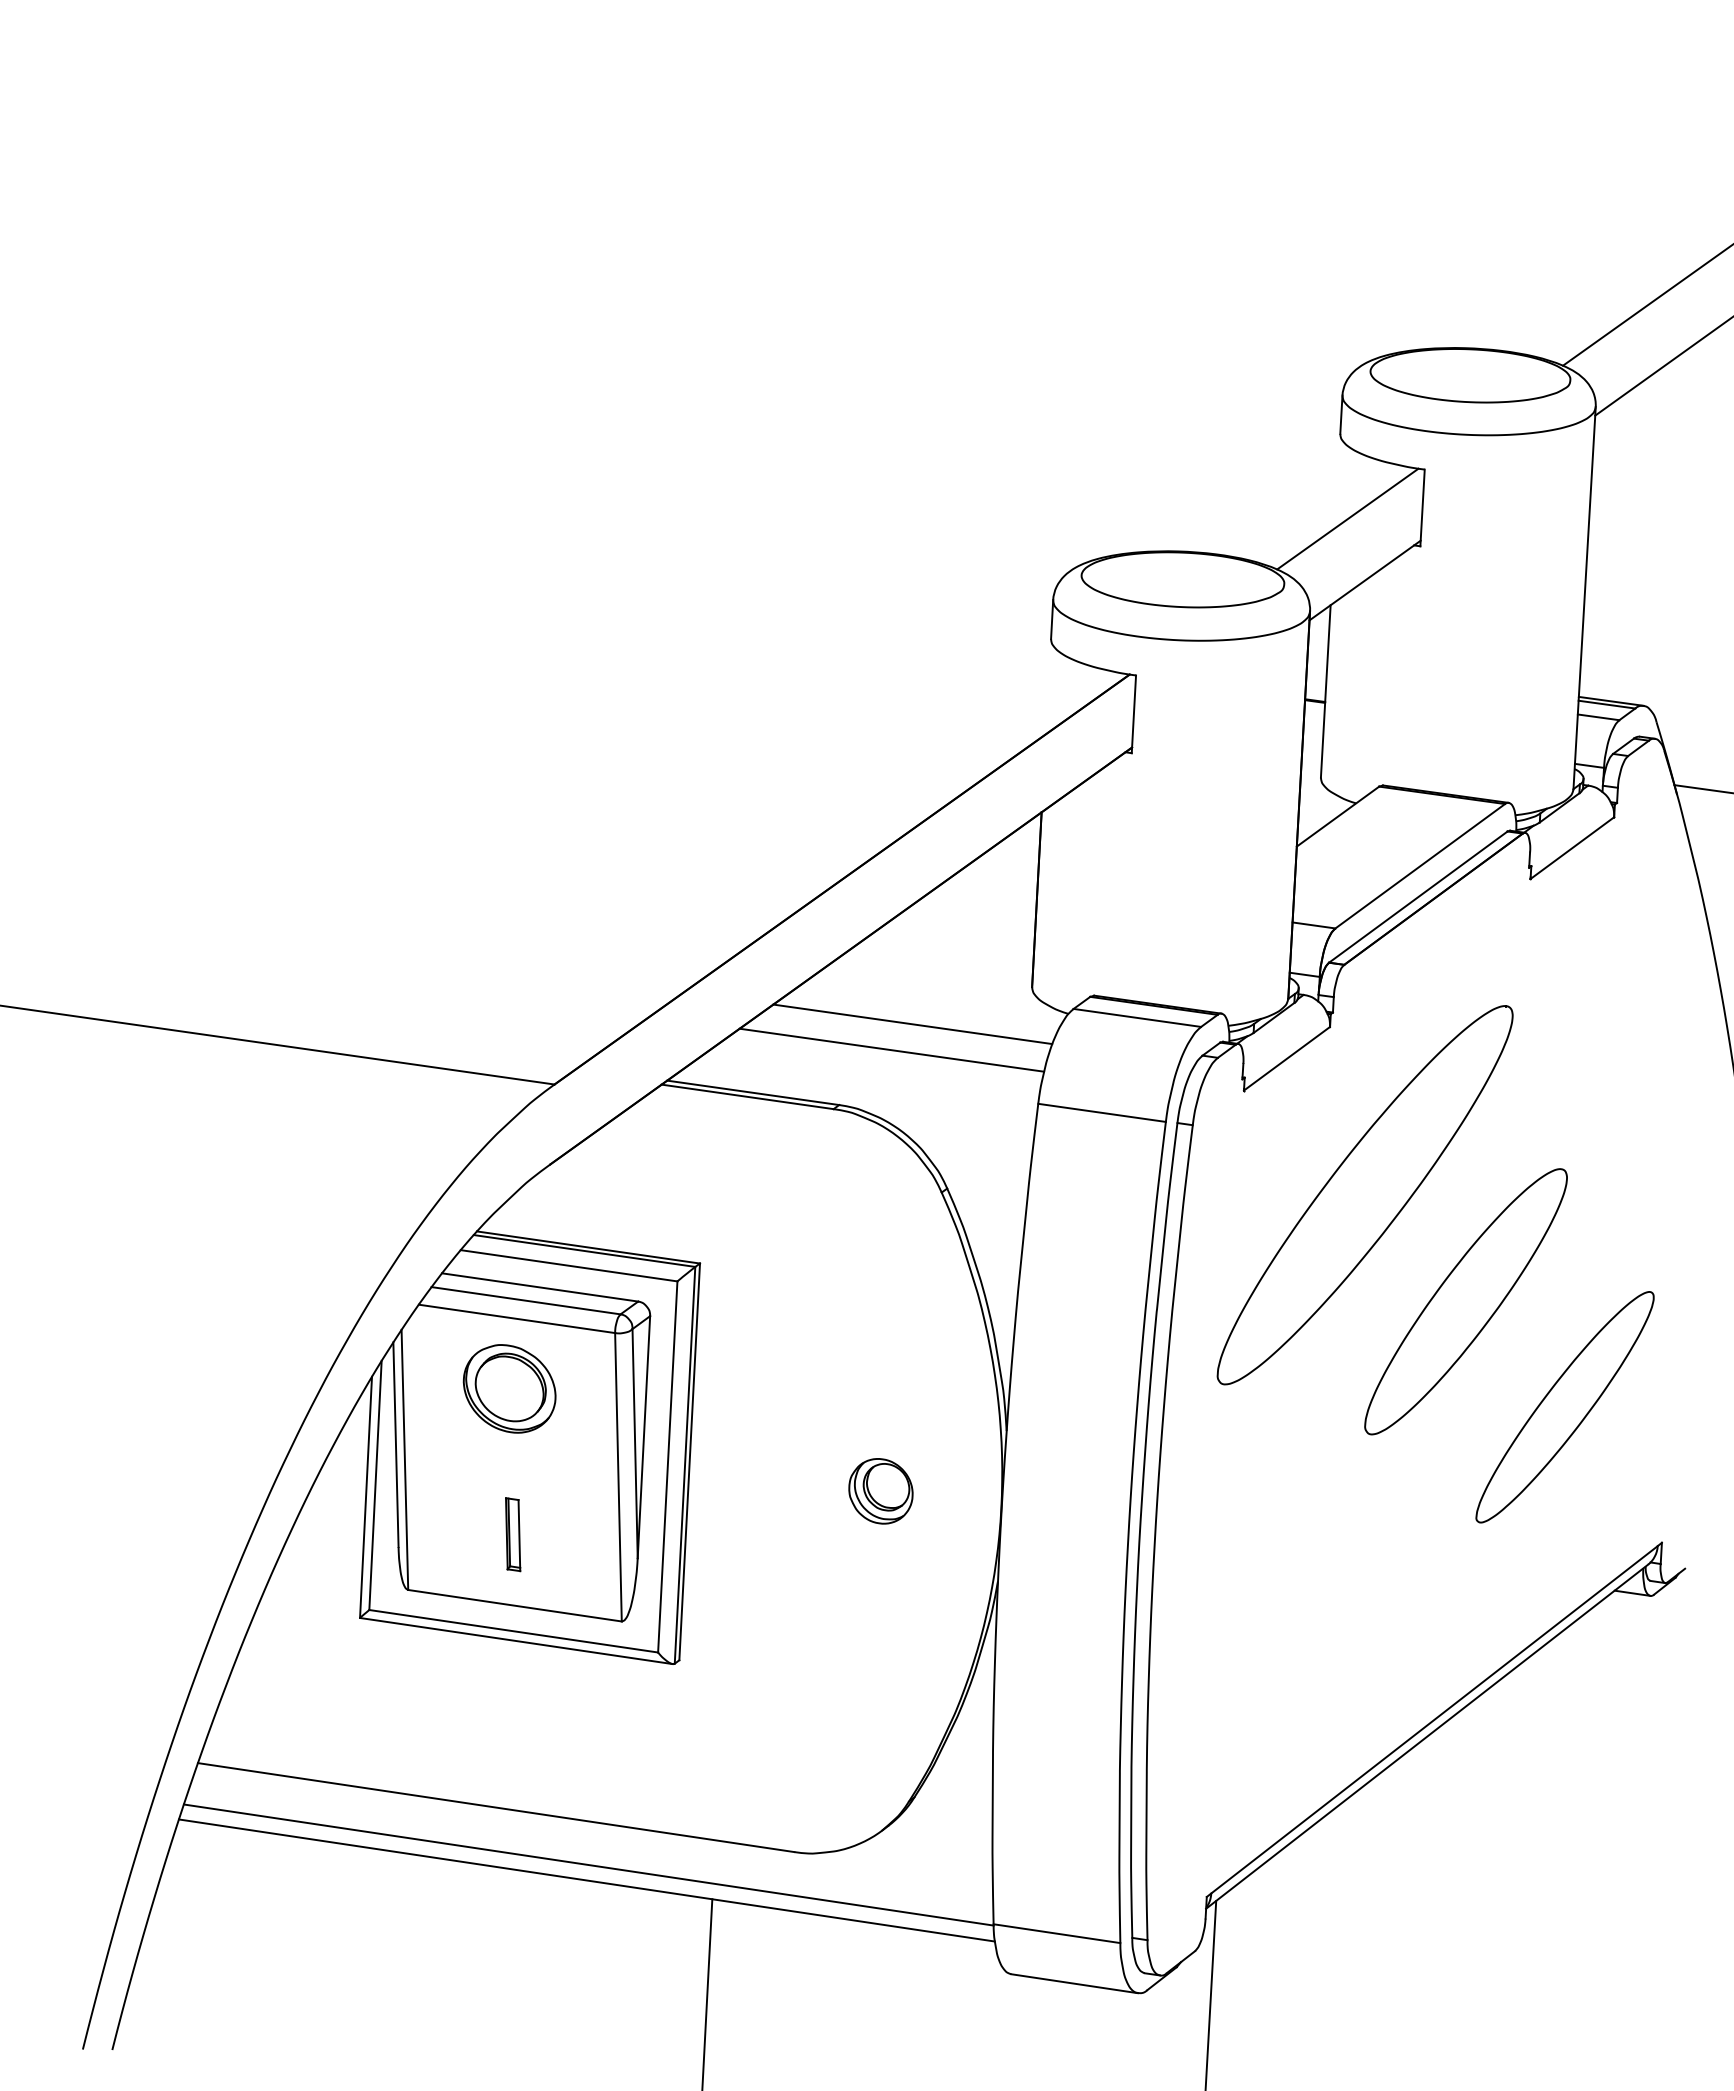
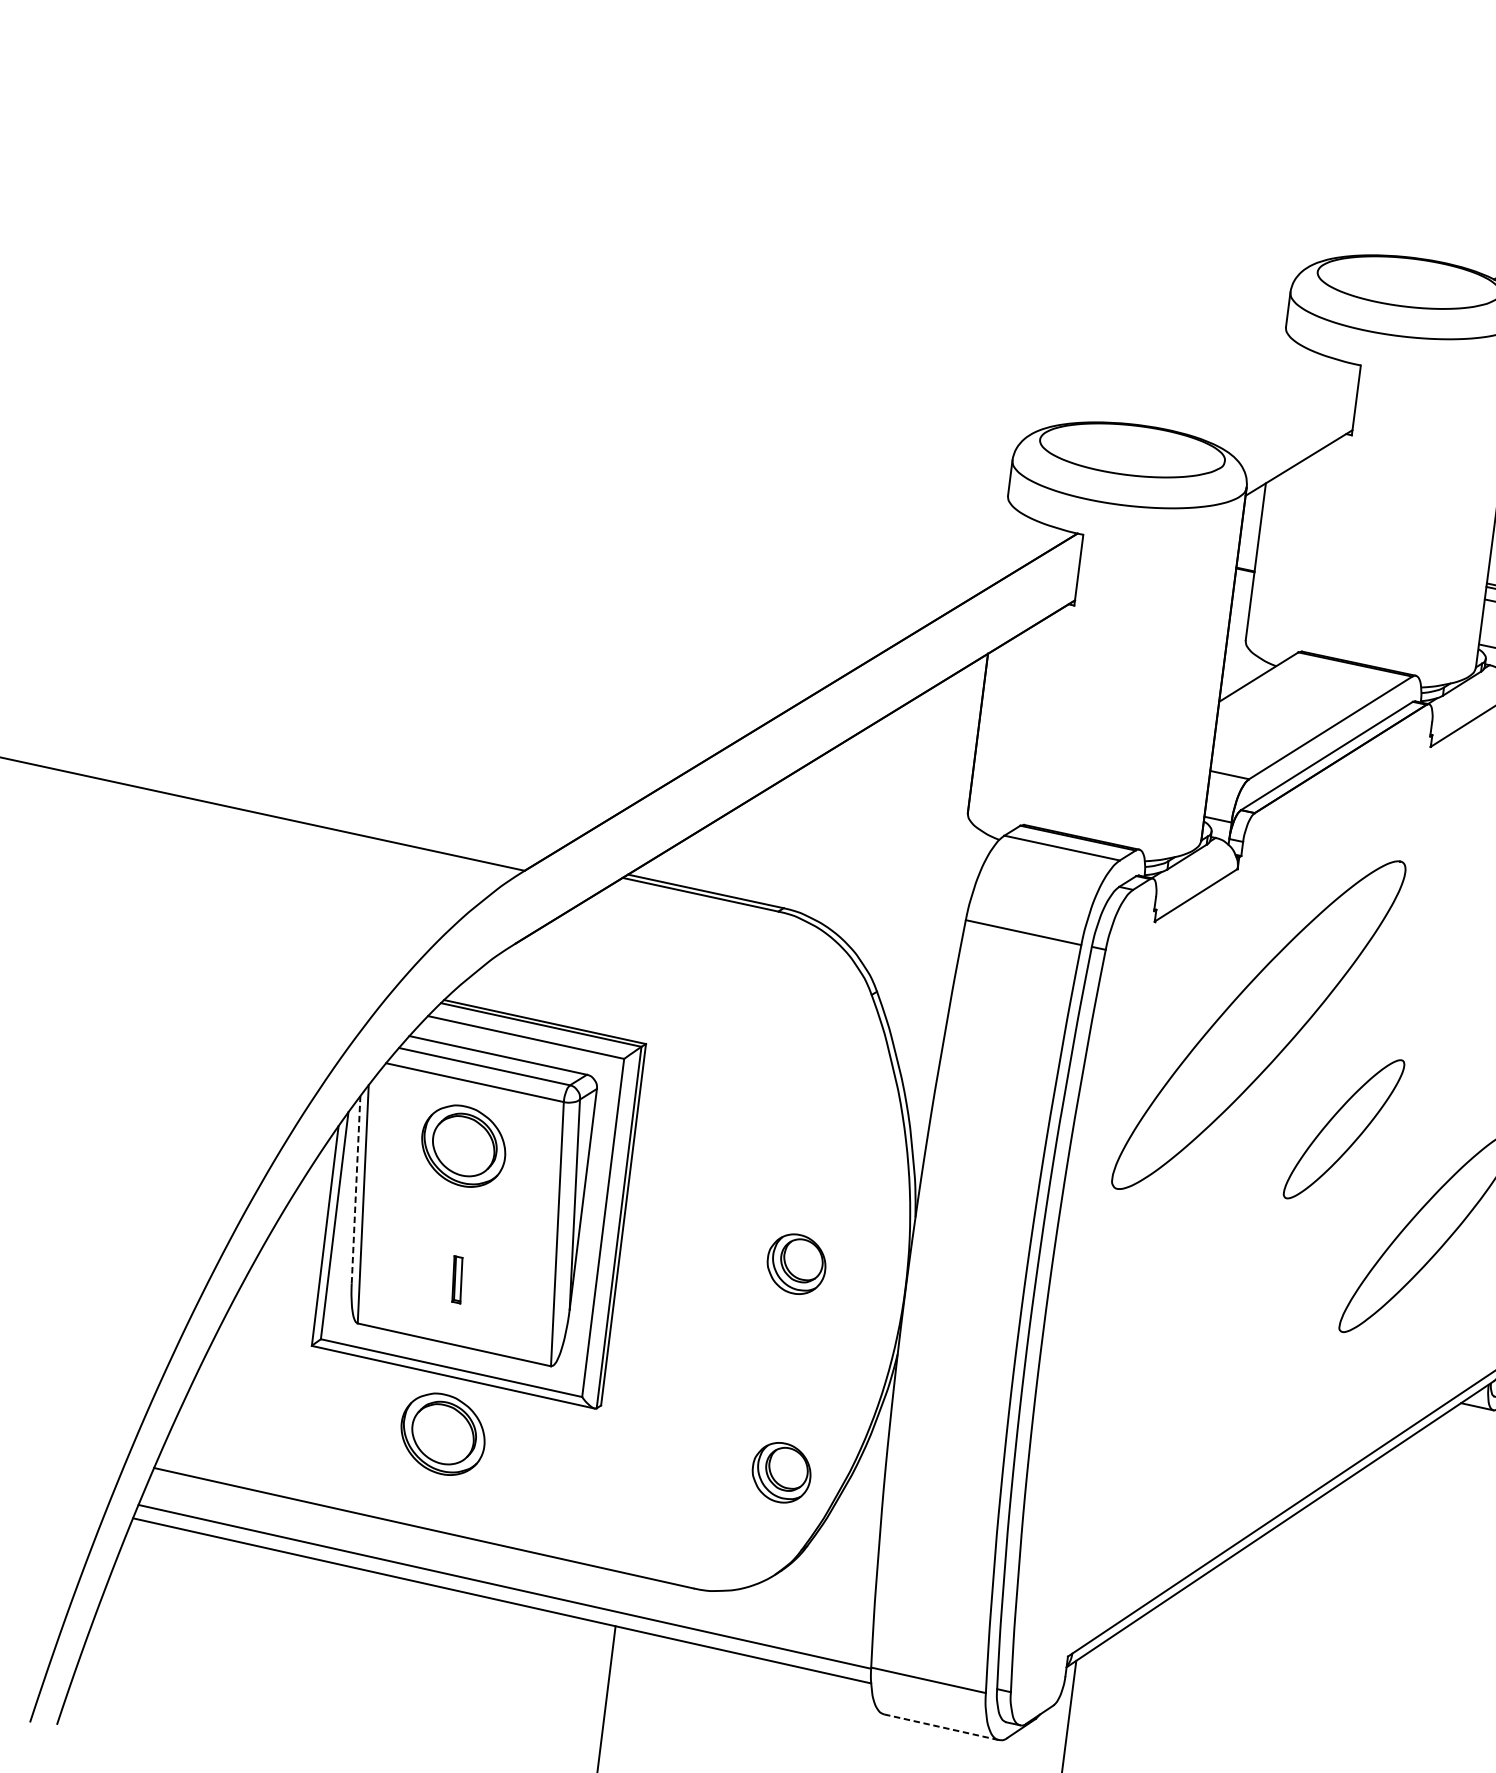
line: (1347, 518) -> (1287, 405), removed
line: (912, 1024) -> (856, 839), removed
line: (891, 1049) -> (835, 860), removed
part: (1465, 1301) -> (1343, 1128), size x0.6
line: (395, 1444) -> (355, 1189), solid -> dashed
part: (513, 1534) -> (457, 1279), size x0.7
part: (509, 1703) -> (442, 1433), added
part: (880, 1719) -> (781, 1472), added
line: (1074, 1983) -> (941, 1727), solid -> dashed

